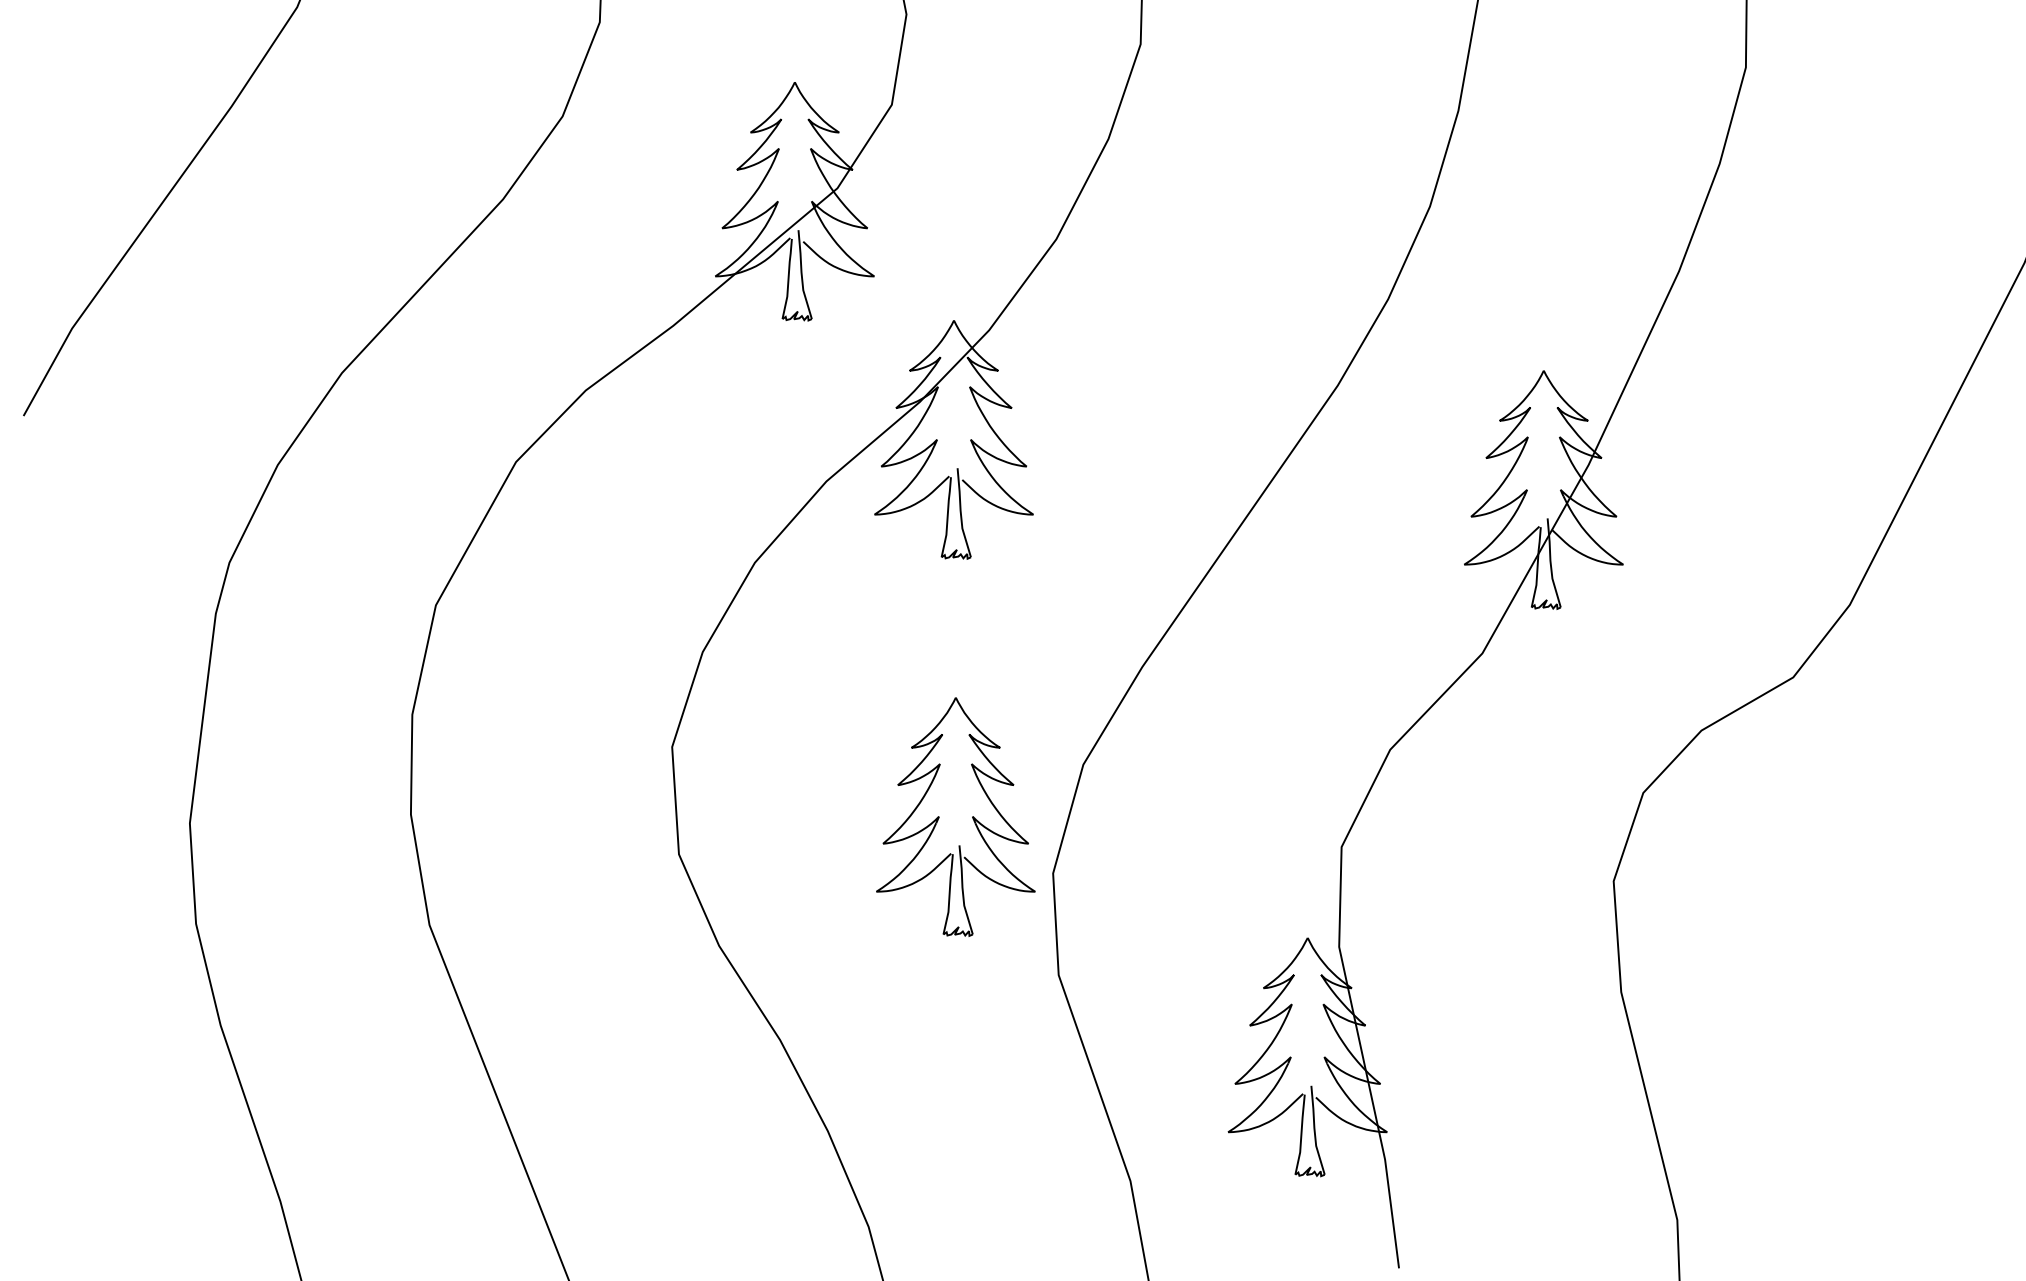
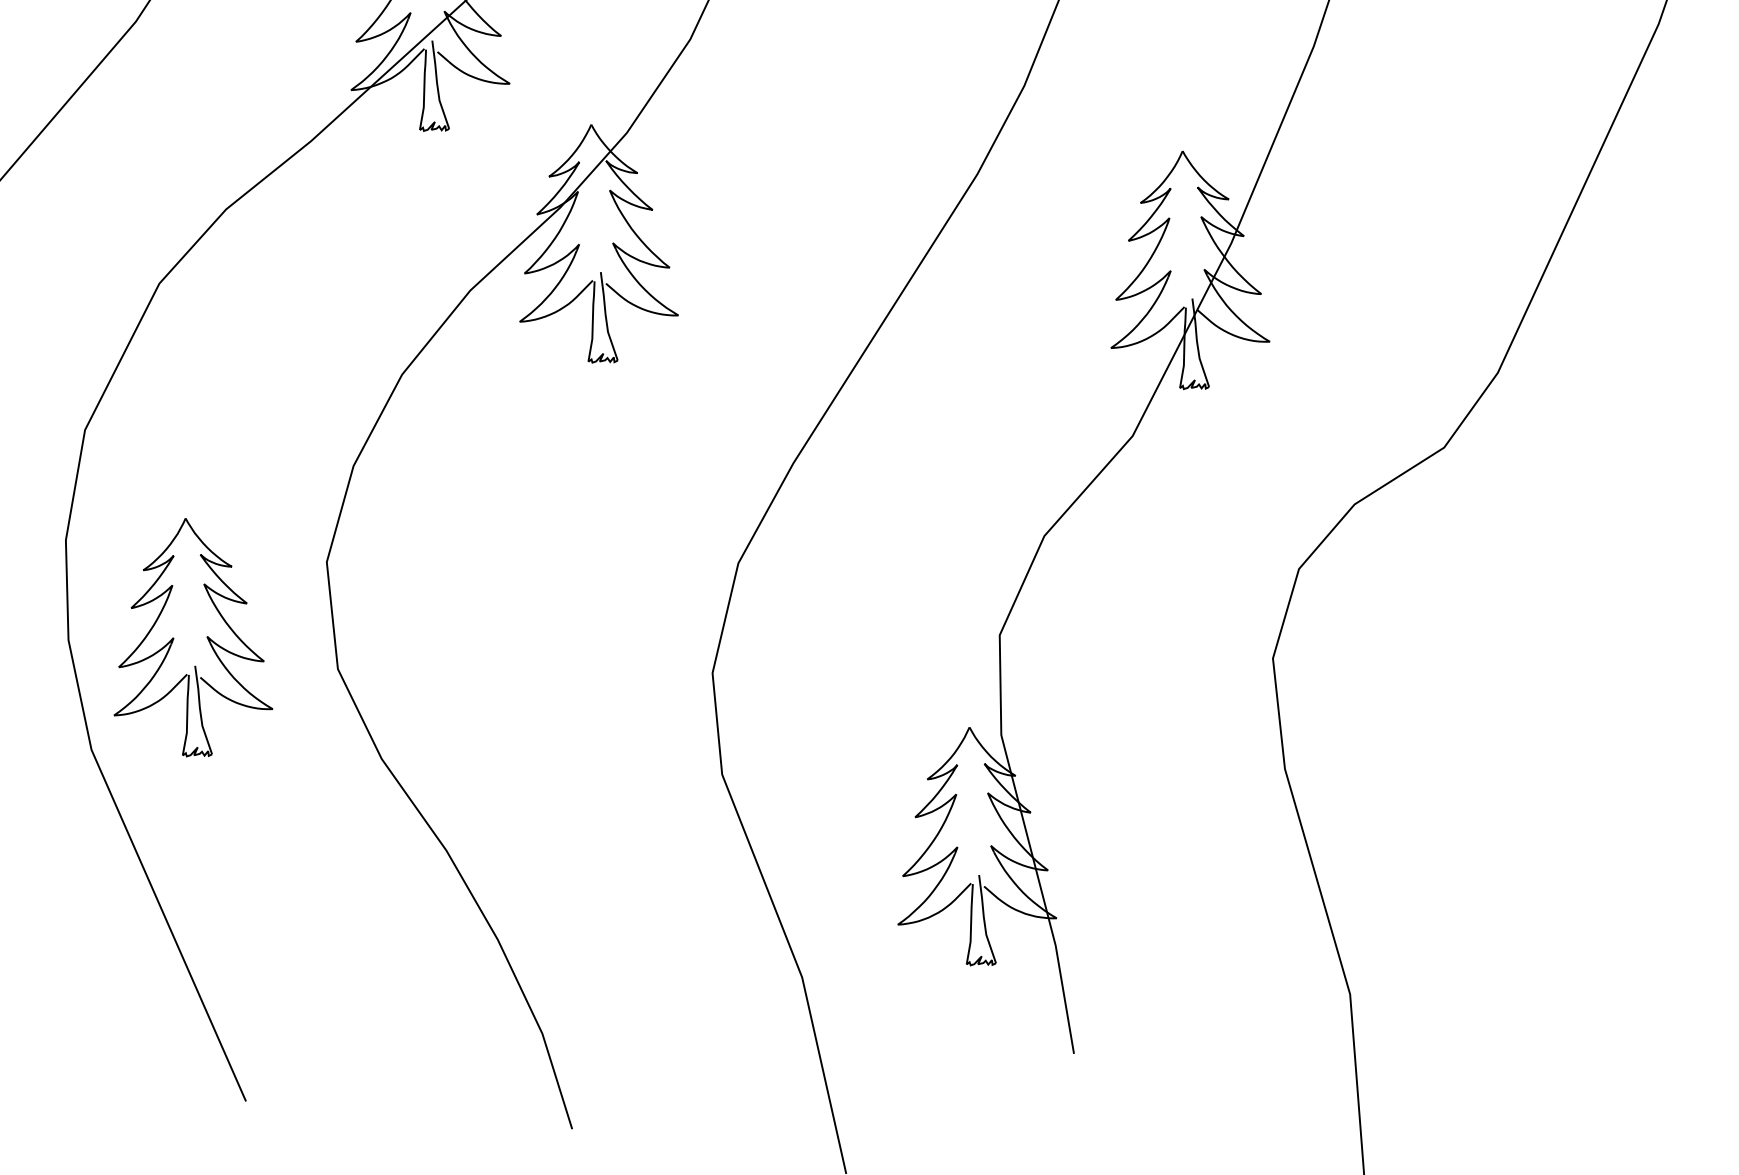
part: (939, 816) -> (174, 637), moved

